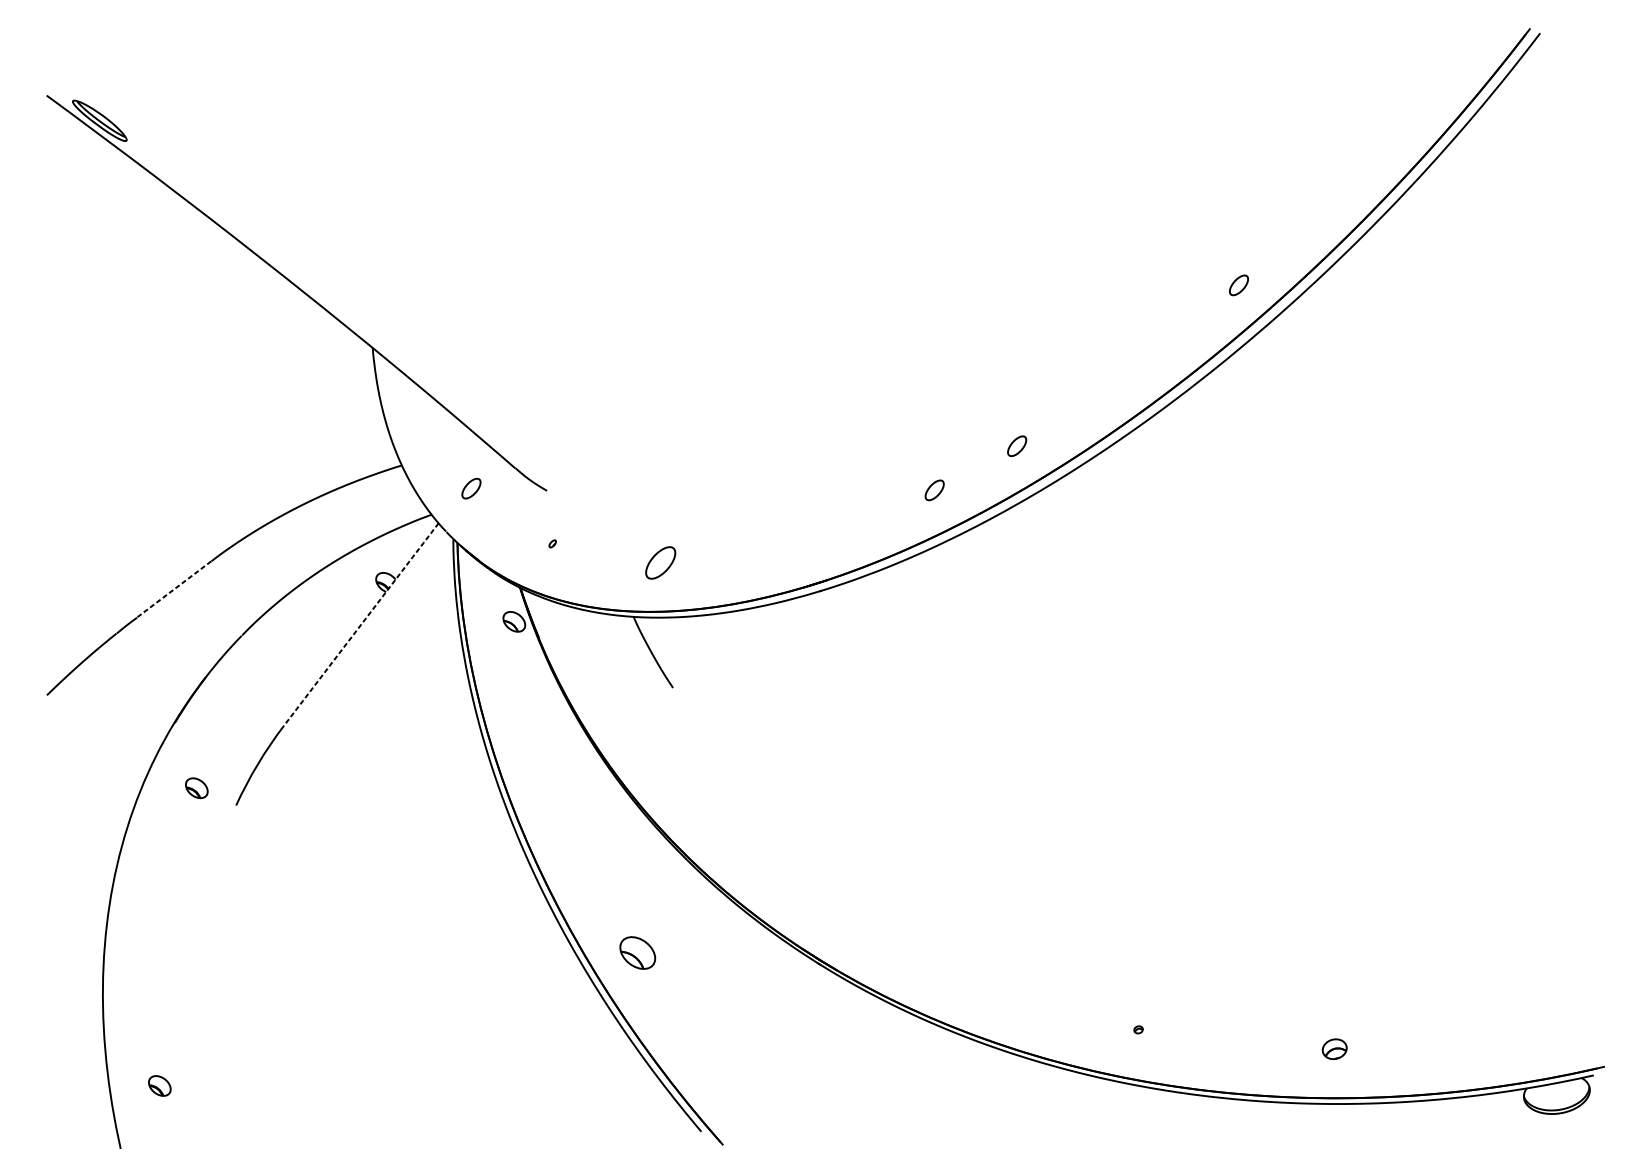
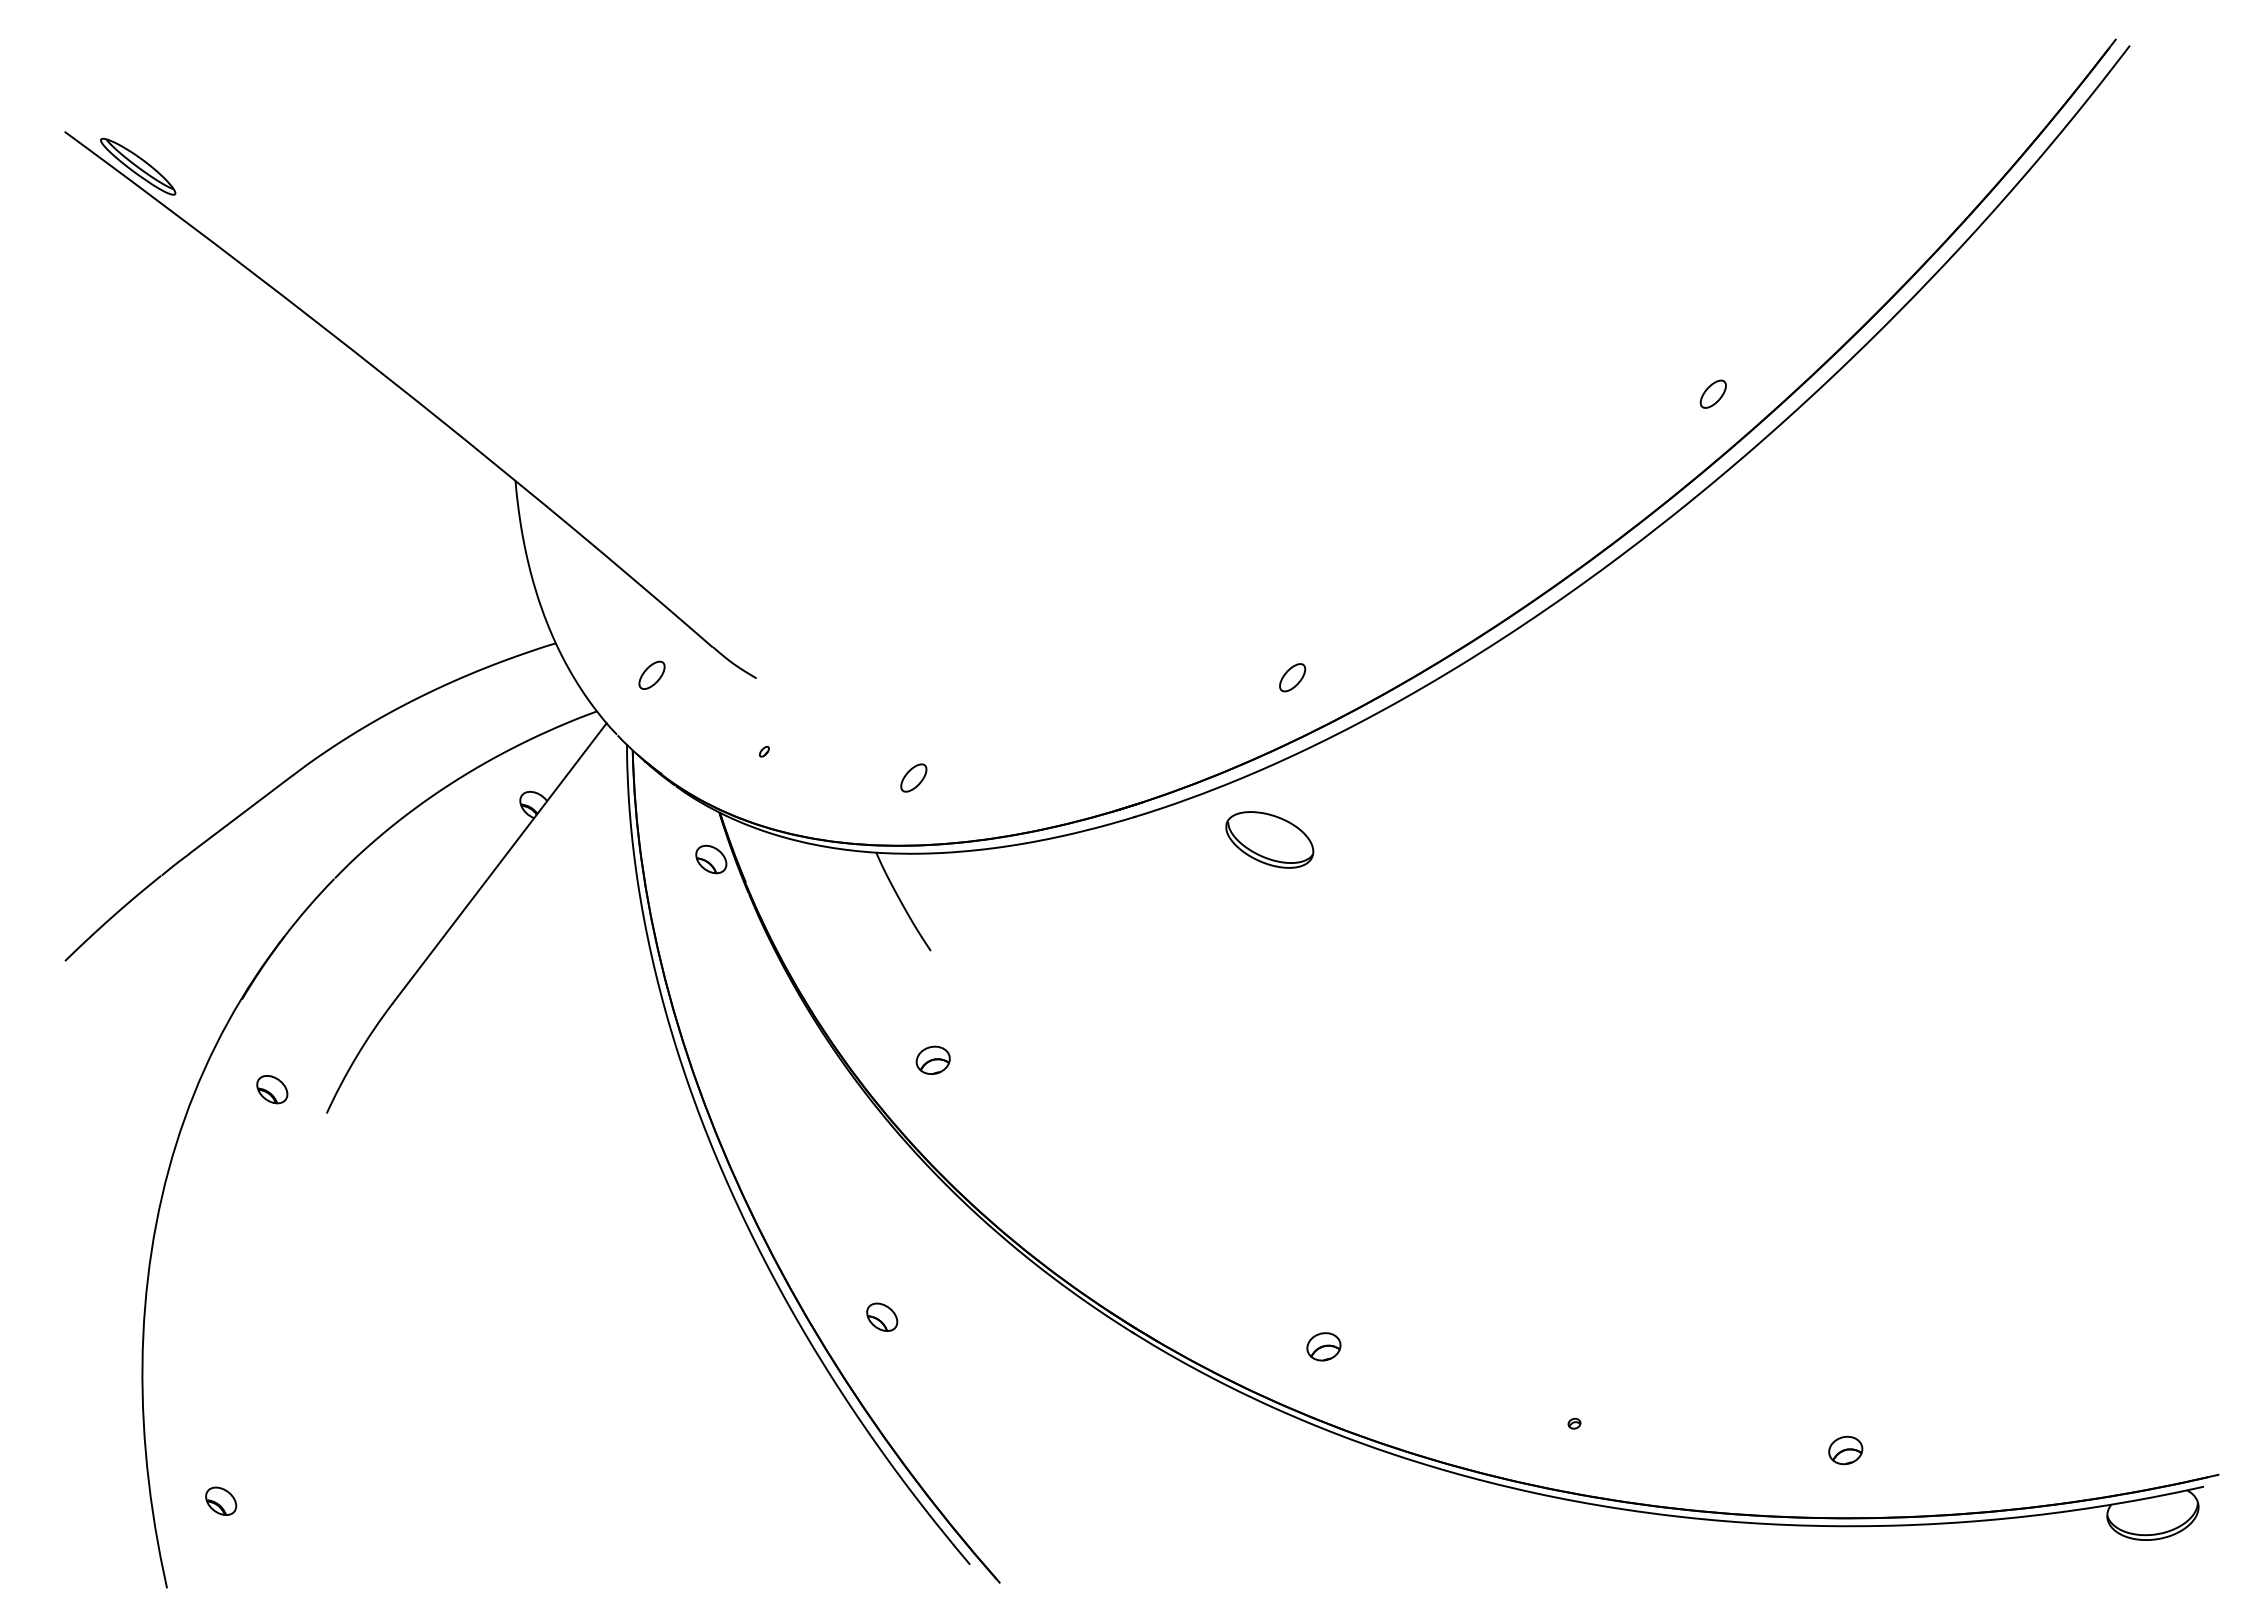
part: (1017, 446) -> (1406, 616), removed
part: (660, 562) -> (913, 777), size x0.62
line: (173, 590) -> (240, 815), dashed -> solid
part: (917, 607) -> (1269, 839), added
line: (361, 624) -> (499, 863), dashed -> solid
part: (674, 766) -> (932, 1059), added
part: (638, 952) -> (882, 1316), size x0.62
part: (957, 974) -> (1323, 1346), added

